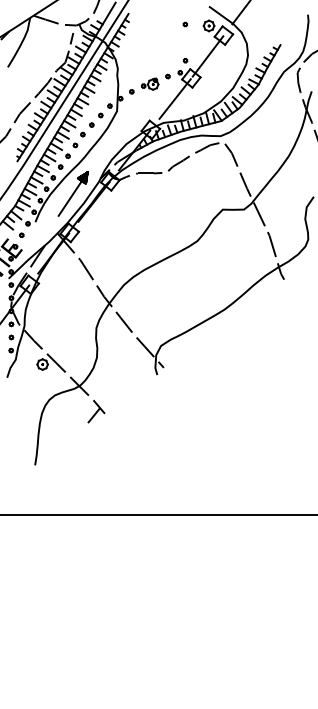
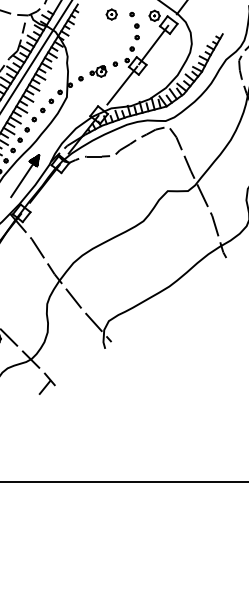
part: (163, 24) -> (111, 14), added
part: (190, 42) -> (136, 31), added

